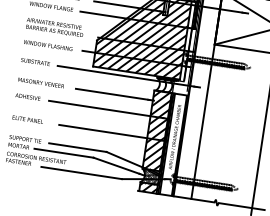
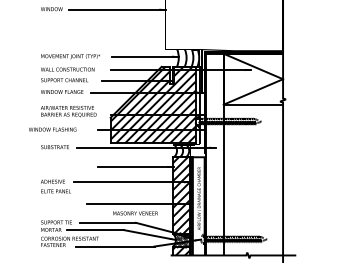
text: (47, 45) -> (52, 129), moved
text: (41, 83) -> (135, 213), moved
text: (27, 119) -> (55, 191), moved

